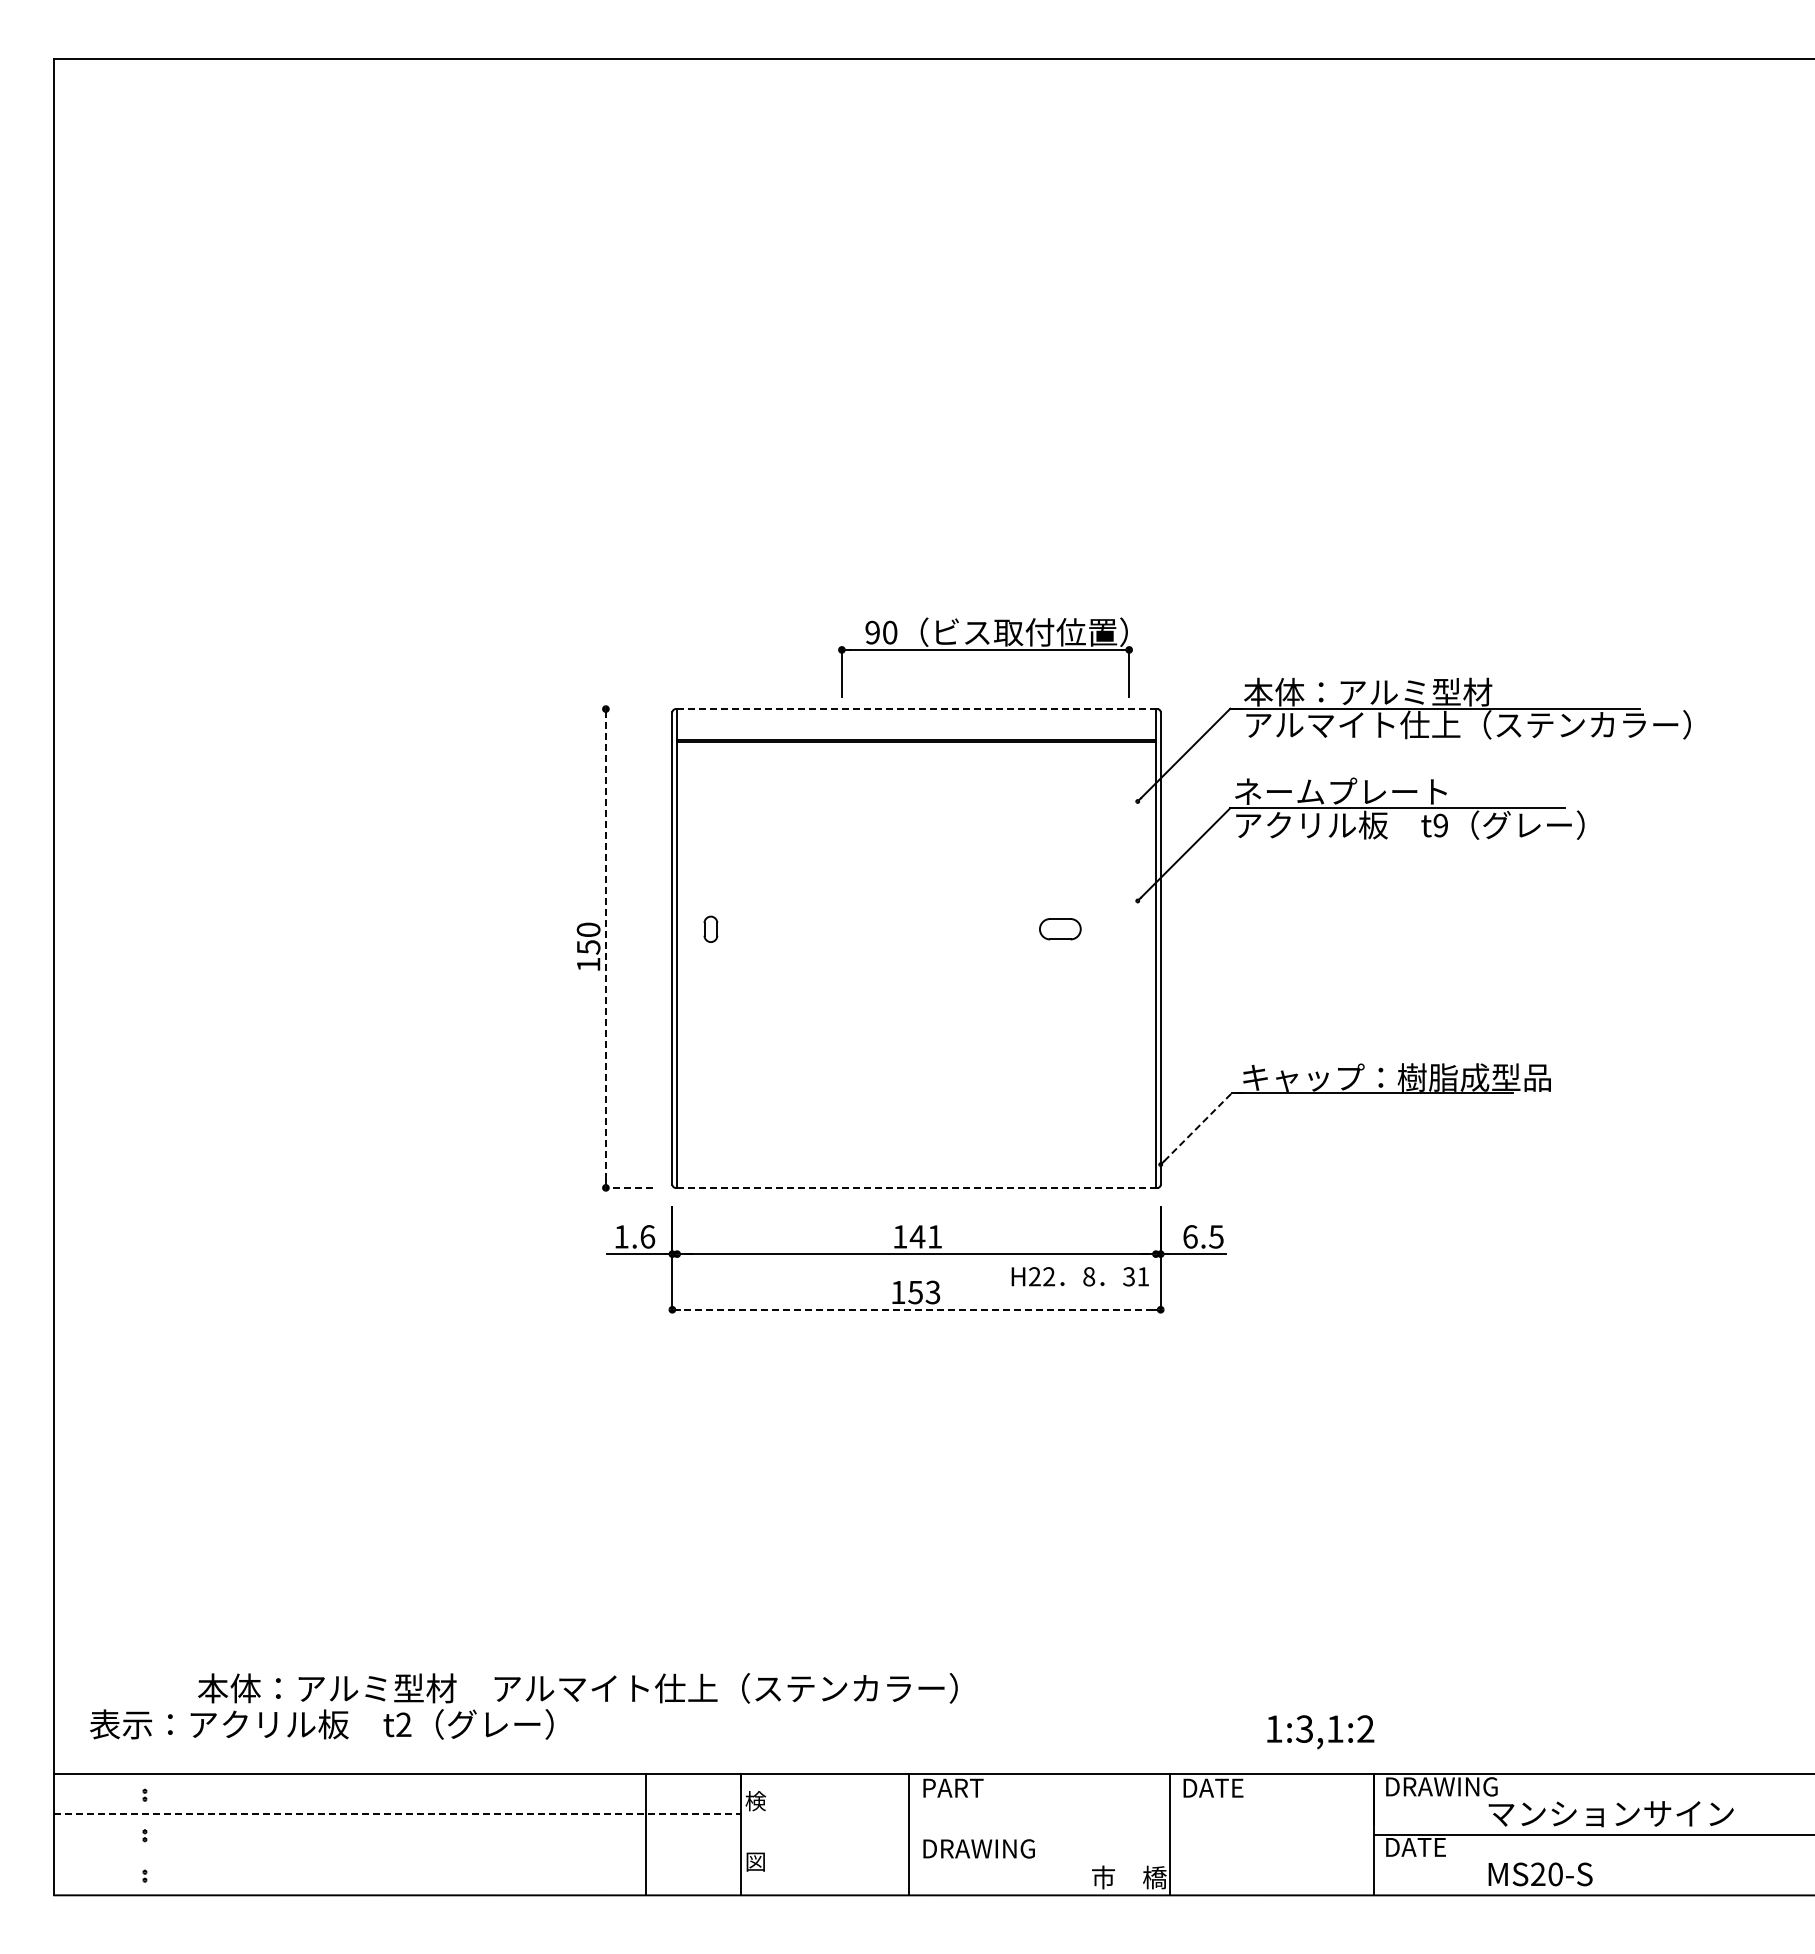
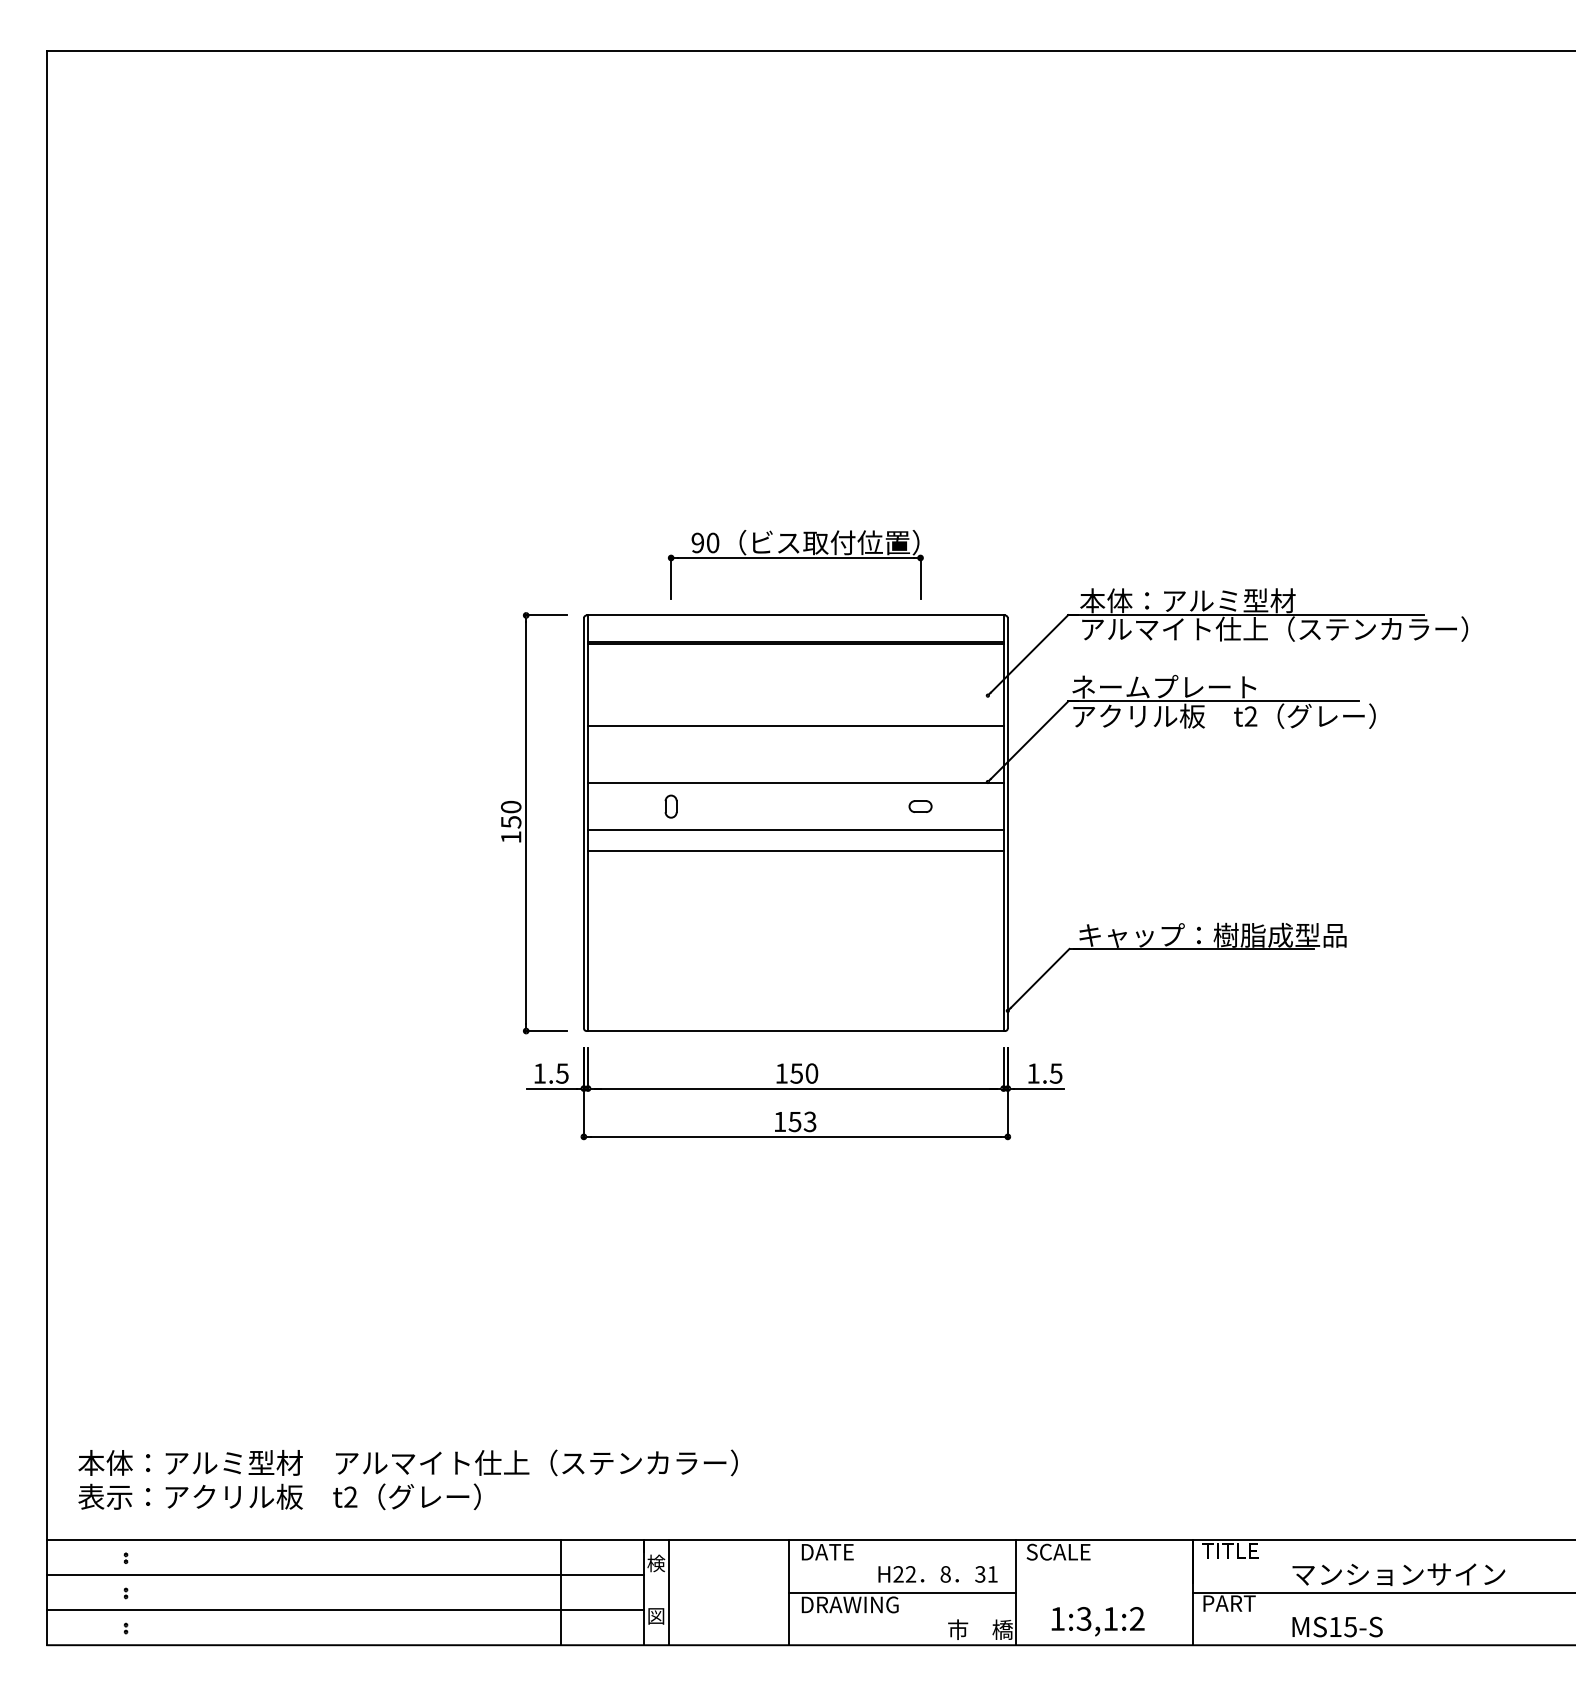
part: (985, 650) -> (795, 558), moved
line: (629, 709) -> (546, 615), added
line: (917, 709) -> (796, 615), dashed -> solid
text: (1440, 825) -> (1250, 716), t9 -> t2
line: (916, 836) -> (795, 726), added
line: (916, 902) -> (795, 783), added
part: (710, 928) -> (670, 805), moved
part: (1059, 929) -> (919, 806), size x0.62
line: (605, 948) -> (525, 823), dashed -> solid
line: (916, 956) -> (795, 830), added
line: (916, 980) -> (795, 851), added
line: (1197, 1127) -> (1039, 978), dashed -> solid
line: (629, 1187) -> (546, 1030), dashed -> solid
line: (917, 1187) -> (796, 1030), dashed -> solid
line: (677, 1230) -> (588, 1068), added
line: (1155, 1230) -> (1003, 1068), added
text: (647, 1236) -> (562, 1073), 1.6 -> 1.5
text: (925, 1236) -> (803, 1073), 141 -> 150
text: (1190, 1236) -> (1033, 1073), 6.5 -> 1.5
text: (1079, 1276) -> (937, 1574), moved
line: (916, 1309) -> (795, 1136), dashed -> solid
text: (577, 1688) -> (407, 1463), moved
text: (1320, 1732) -> (1097, 1621), moved
text: (1440, 1786) -> (1250, 1550), DRAWING -> TITLE
text: (954, 1787) -> (828, 1551), PART -> DATE
text: (1218, 1787) -> (1057, 1551), DATE -> SCALE
line: (397, 1814) -> (345, 1575), dashed -> solid
line: (770, 1834) -> (669, 1592), added
line: (1039, 1834) -> (902, 1592), added
text: (1417, 1847) -> (1230, 1603), DATE -> PART
line: (397, 1854) -> (345, 1609), added
text: (1546, 1874) -> (1342, 1627), MS20-S -> MS15-S

